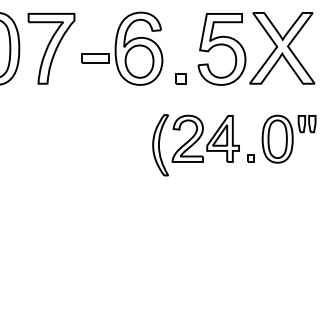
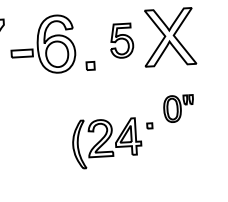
part: (221, 49) -> (121, 41), size x0.6
part: (288, 138) -> (178, 108), size x0.7
part: (195, 145) -> (106, 143), moved

